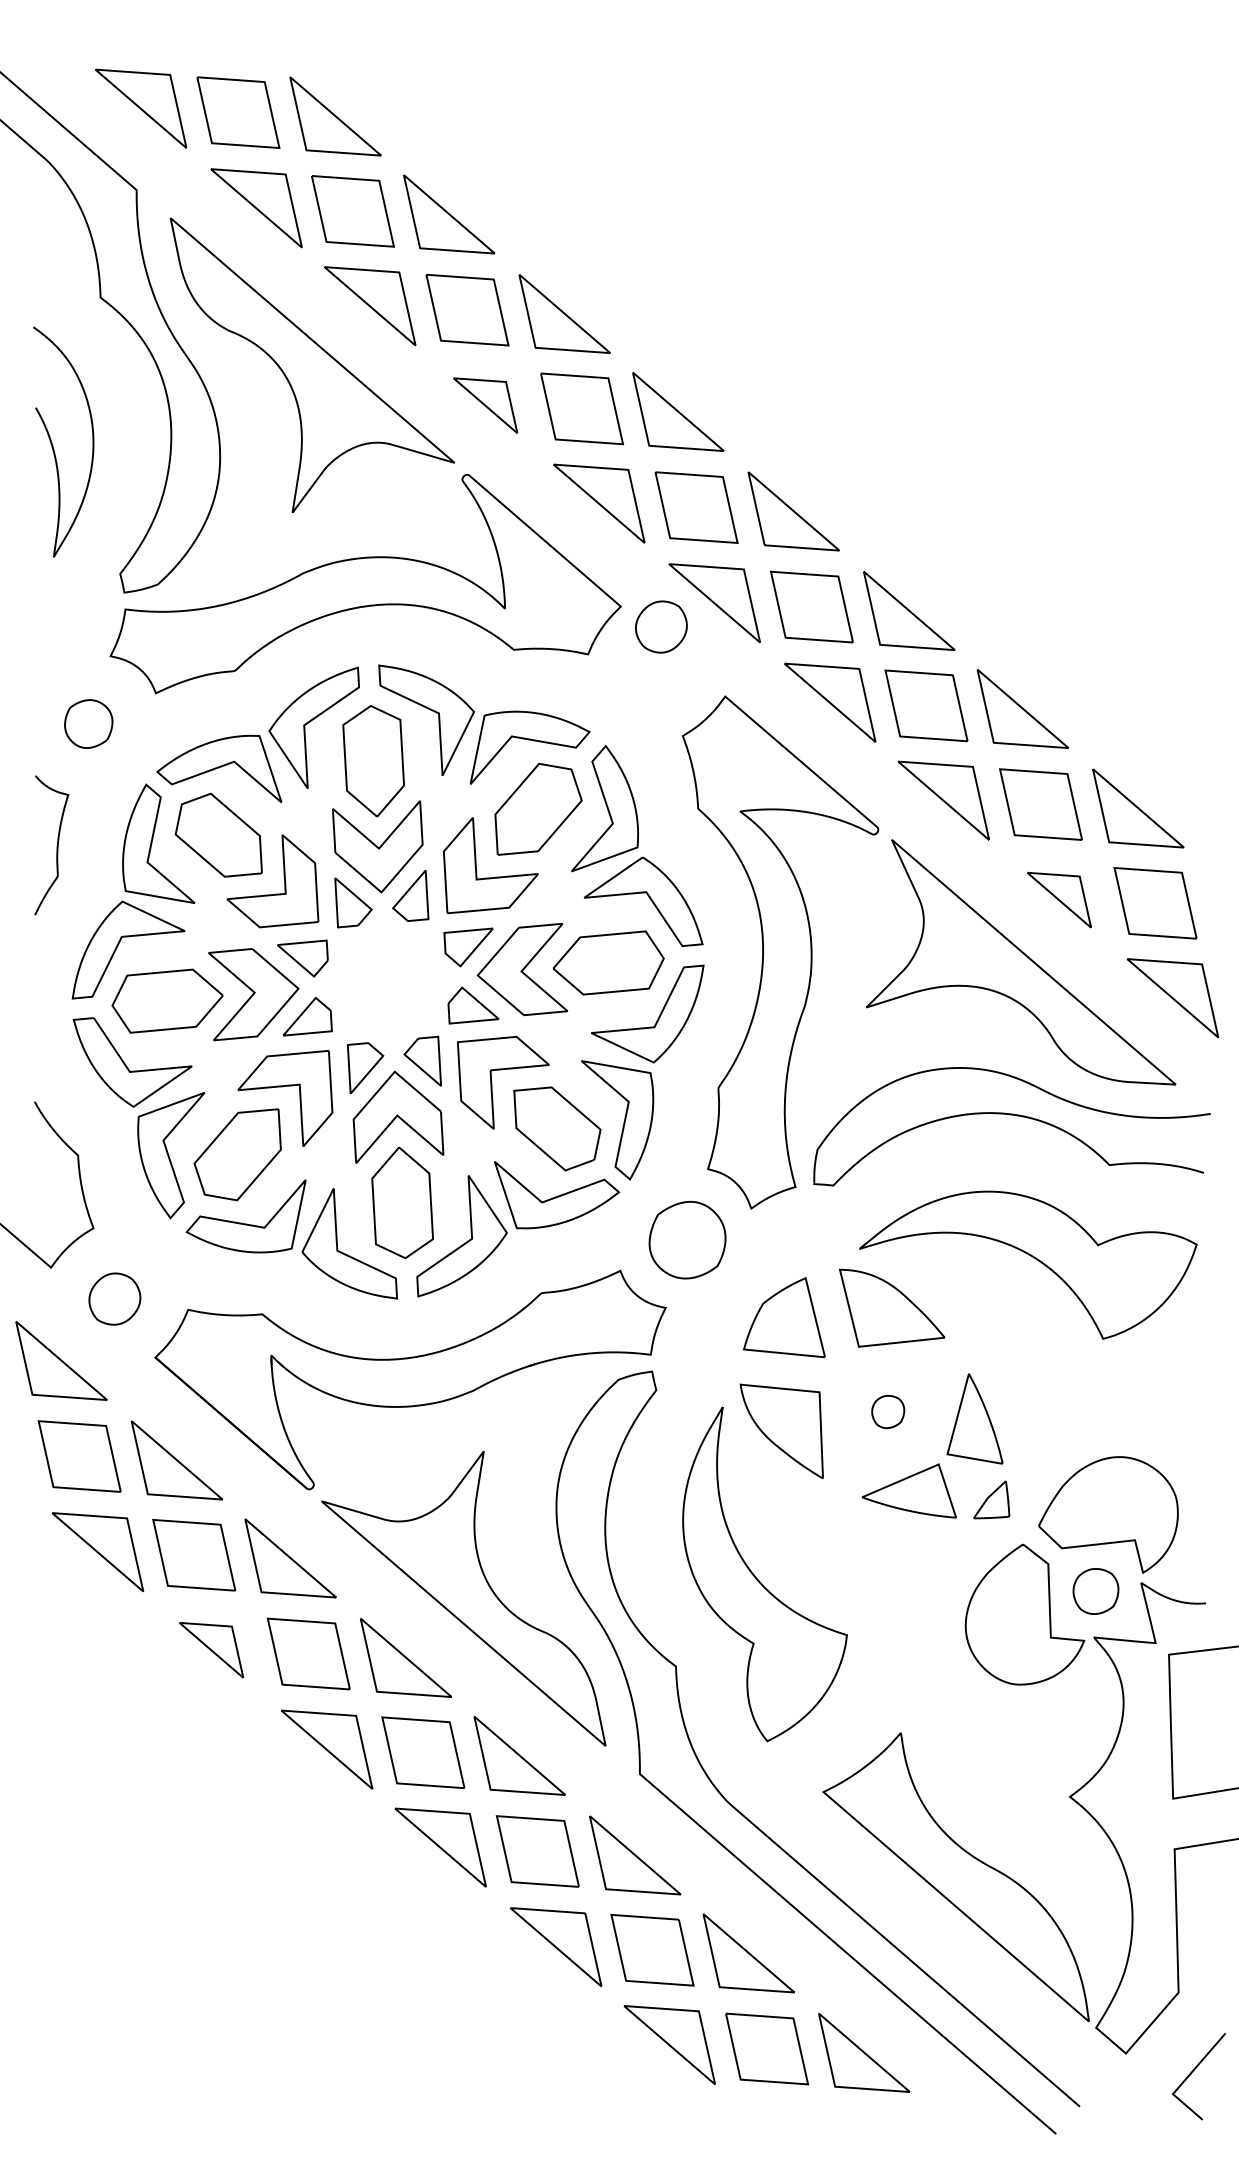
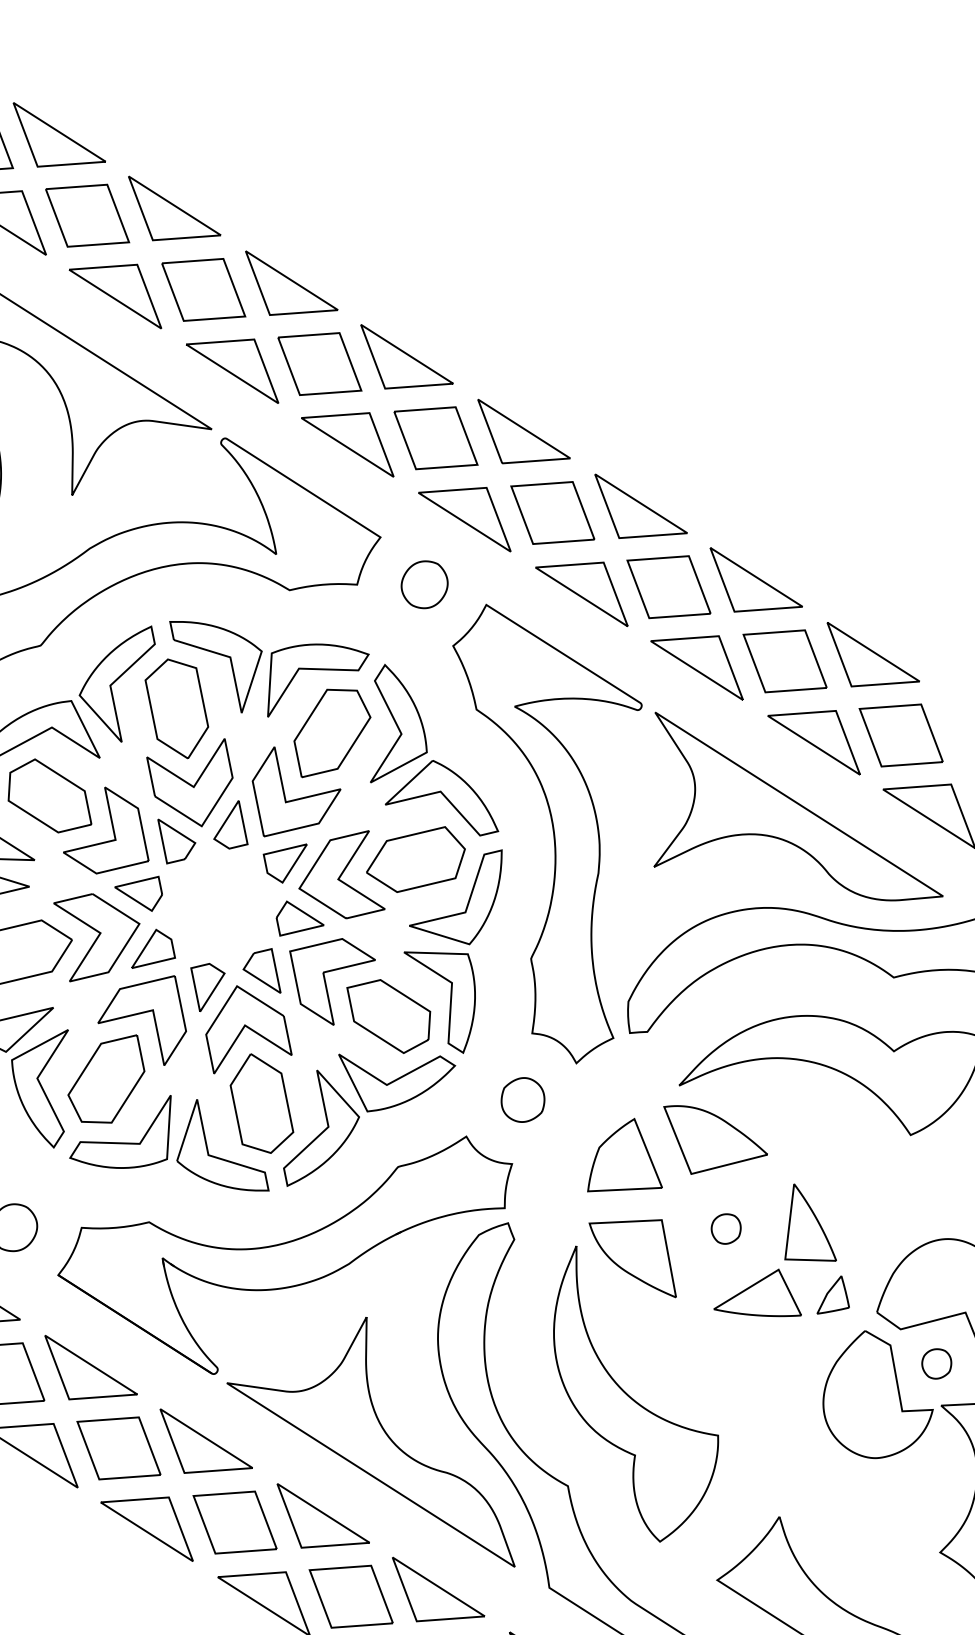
part: (485, 405) -> (232, 373), size x1.43
part: (661, 626) -> (424, 584), moved
part: (1059, 899) -> (814, 744), size x1.43
part: (687, 1239) -> (522, 1099), size x0.62
part: (1095, 1591) -> (936, 1363), size x0.71
part: (211, 1650) -> (146, 1532), size x1.43

